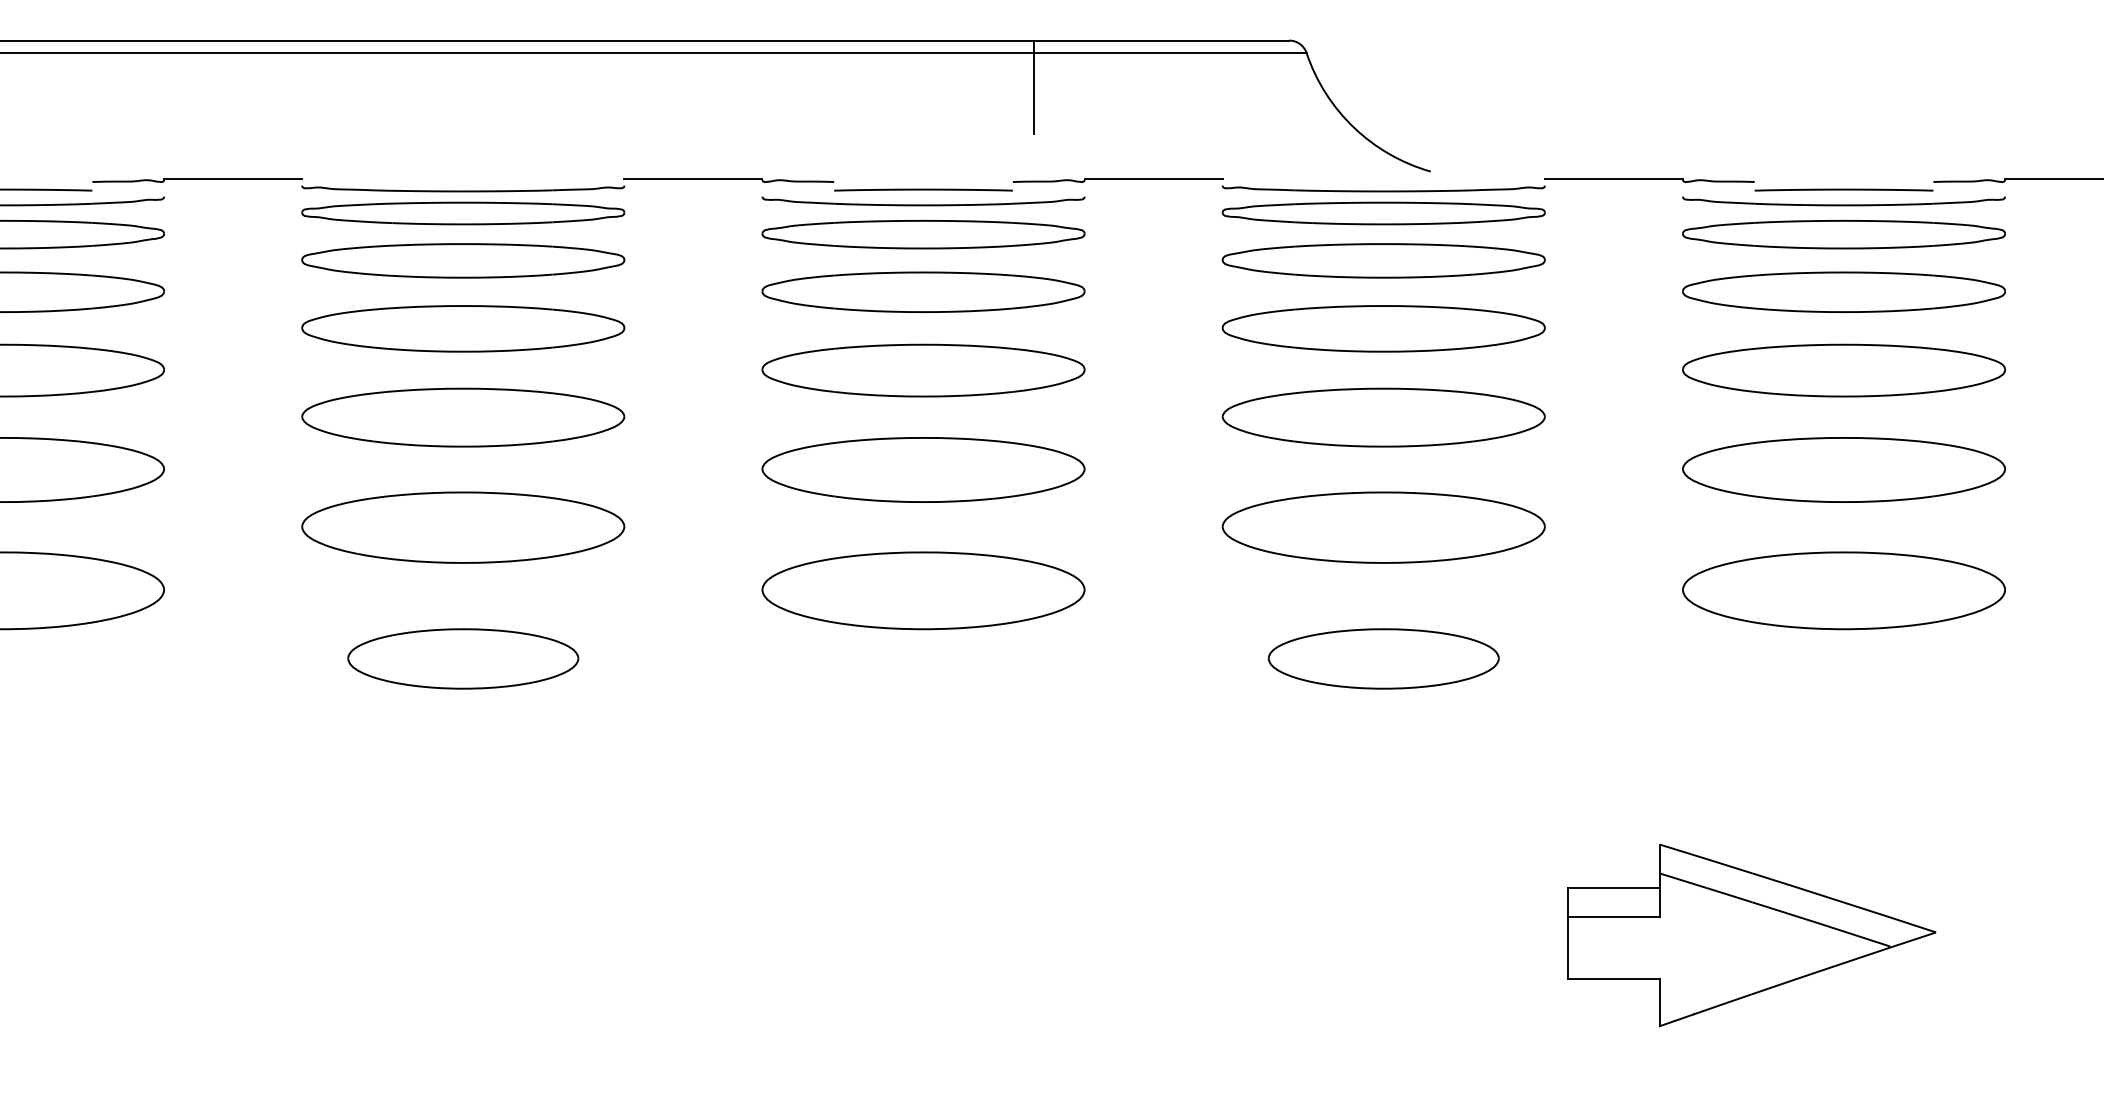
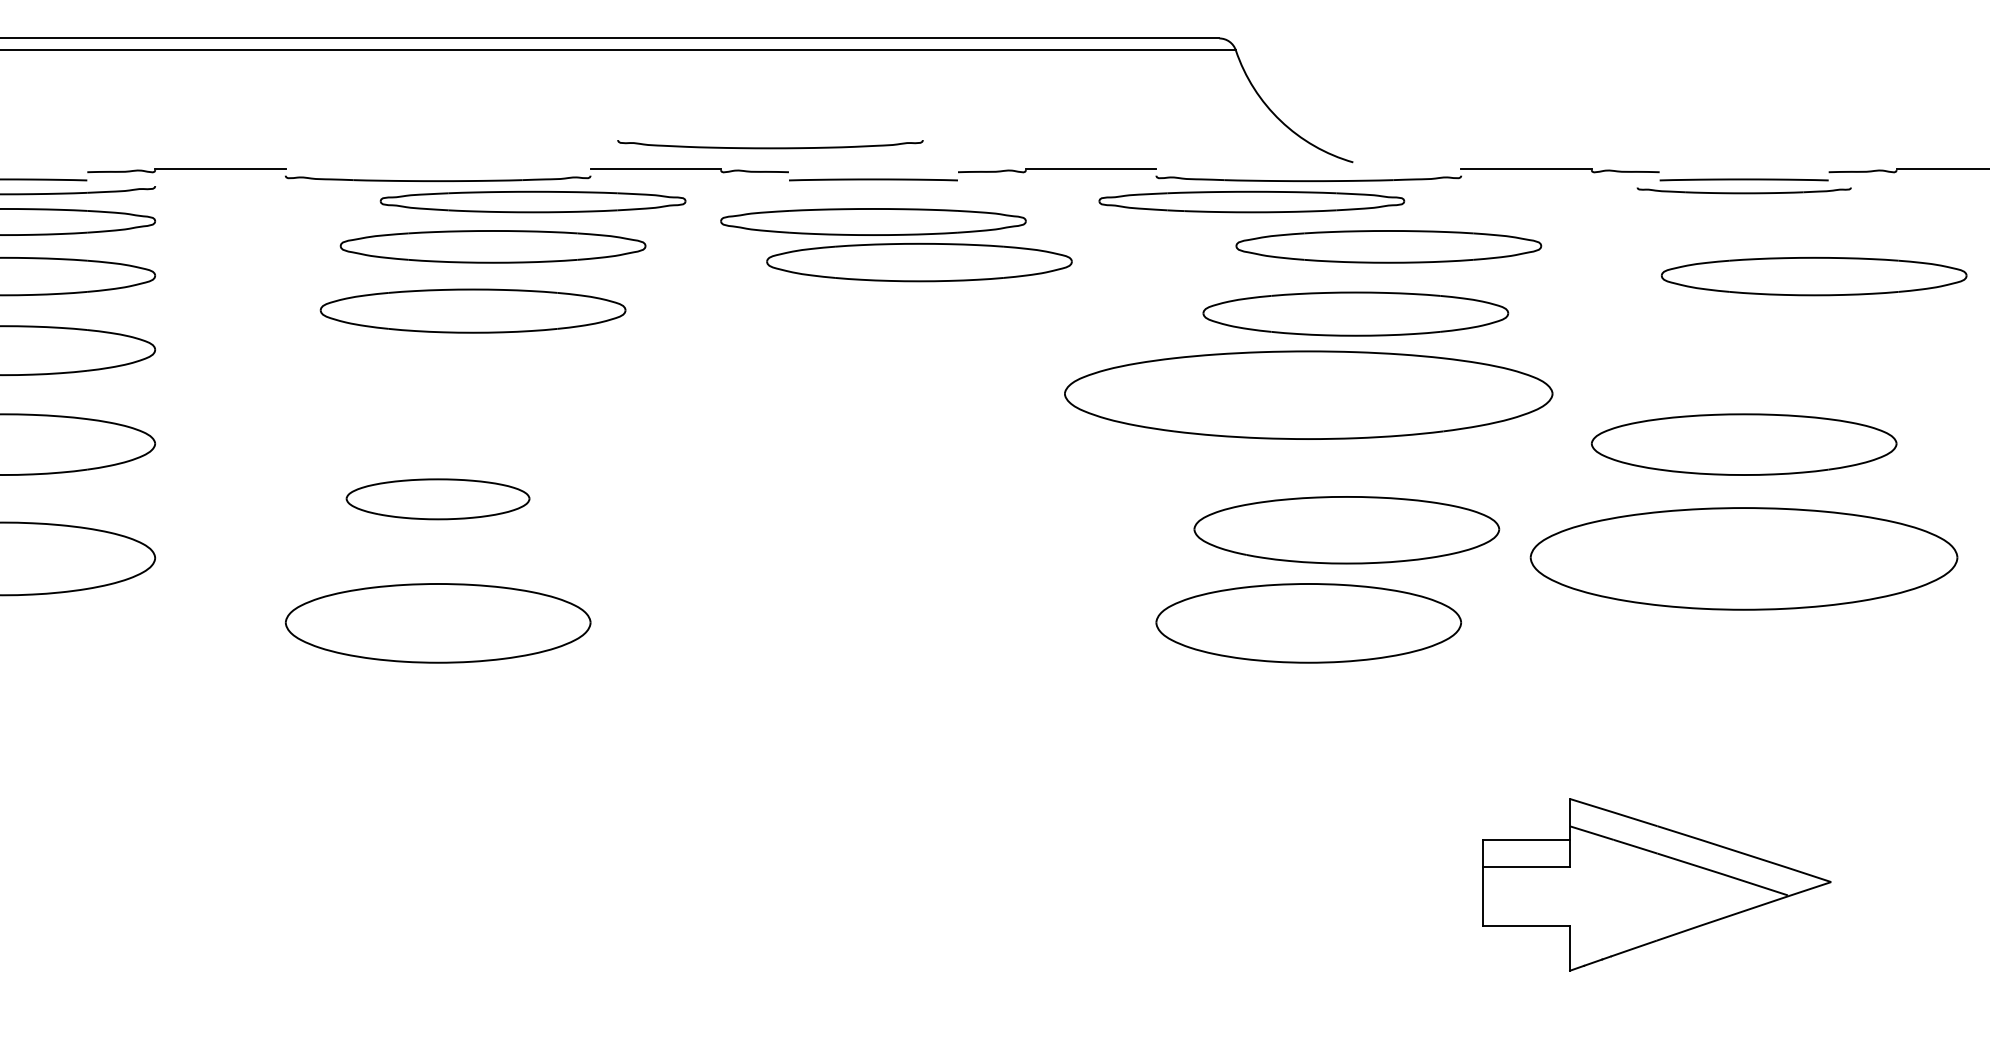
line: (1033, 87) -> (977, 82), removed
part: (923, 201) -> (770, 144), moved
part: (1844, 201) -> (1744, 190), size x0.7
part: (462, 212) -> (532, 201), moved
part: (1383, 212) -> (1251, 201), moved
part: (1844, 234) -> (1744, 221), removed
part: (462, 260) -> (492, 246), moved
part: (1383, 260) -> (1388, 246), moved
part: (923, 292) -> (919, 262), moved
part: (1844, 292) -> (1814, 276), moved
part: (462, 328) -> (472, 310), moved
part: (1383, 328) -> (1355, 313), moved
part: (923, 370) -> (873, 350), removed
part: (1844, 370) -> (1744, 350), removed
part: (462, 416) -> (437, 394), removed
part: (1383, 416) -> (1308, 394), size x1.6
part: (923, 469) -> (873, 444), removed
part: (462, 527) -> (437, 499), size x0.6
part: (1383, 527) -> (1346, 530), moved
part: (923, 590) -> (873, 558), removed
part: (1844, 590) -> (1744, 558), size x1.4
part: (462, 659) -> (437, 623), size x1.4
part: (1383, 659) -> (1308, 623), size x1.4

